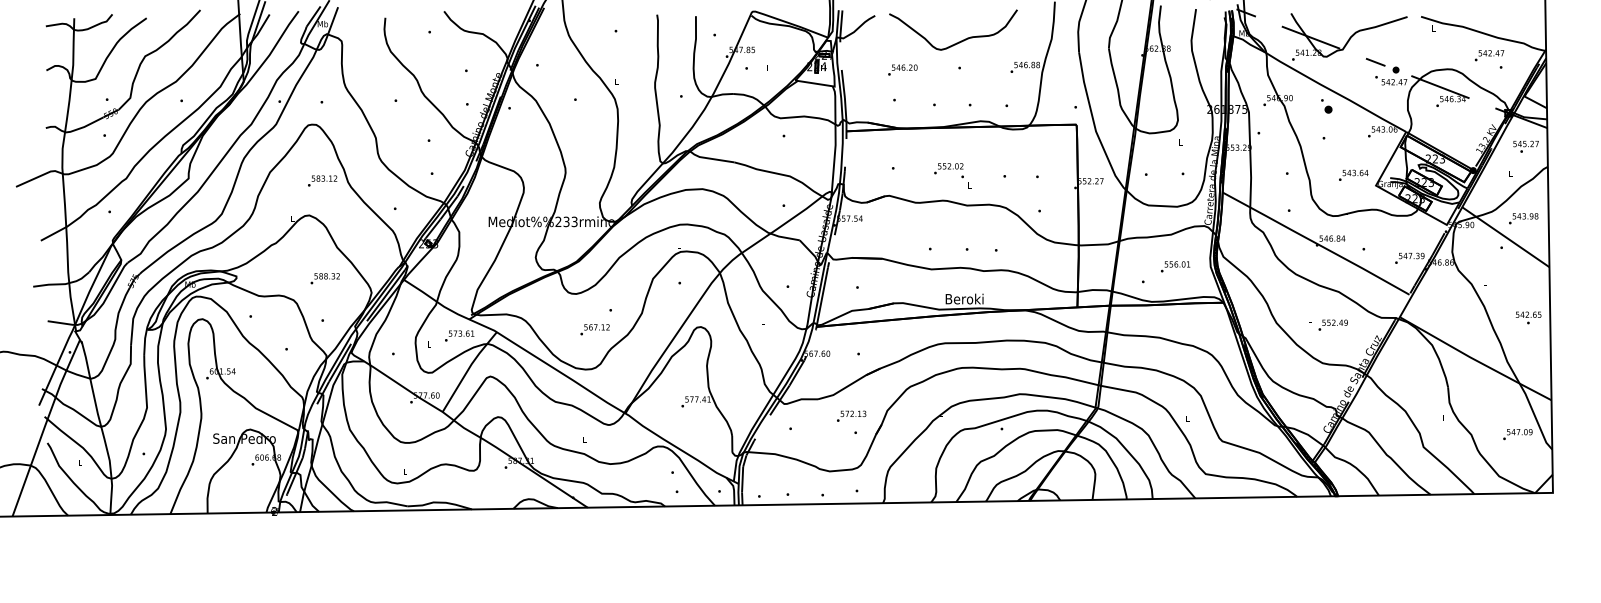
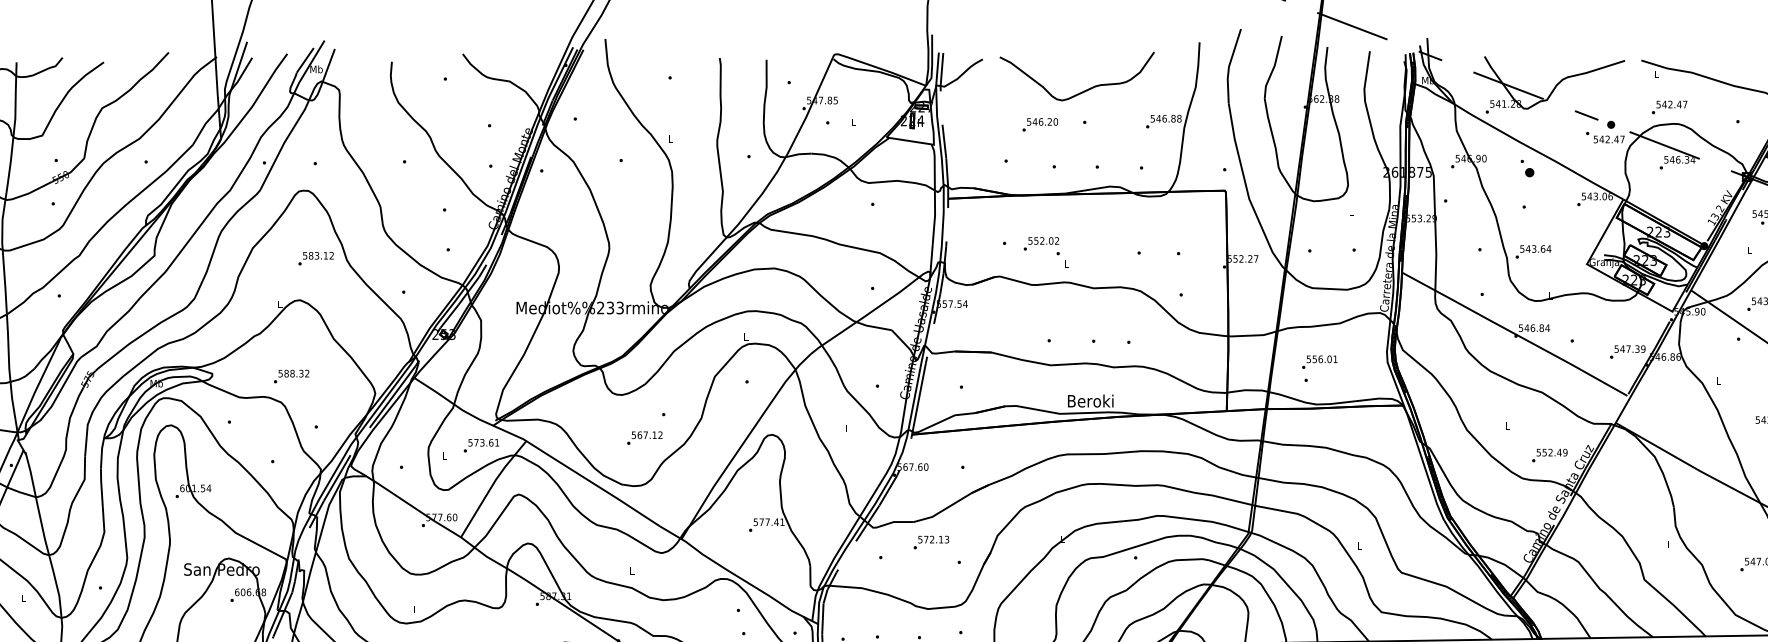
text: (1489, 55) -> (1669, 107), moved
text: (902, 69) -> (1039, 124), moved
text: (1353, 174) -> (1533, 250), moved
text: (952, 175) -> (1045, 252), moved
text: (1175, 266) -> (1319, 361), moved
text: (324, 278) -> (290, 376), moved
text: (1332, 324) -> (1548, 454), moved
text: (851, 415) -> (931, 541), moved

